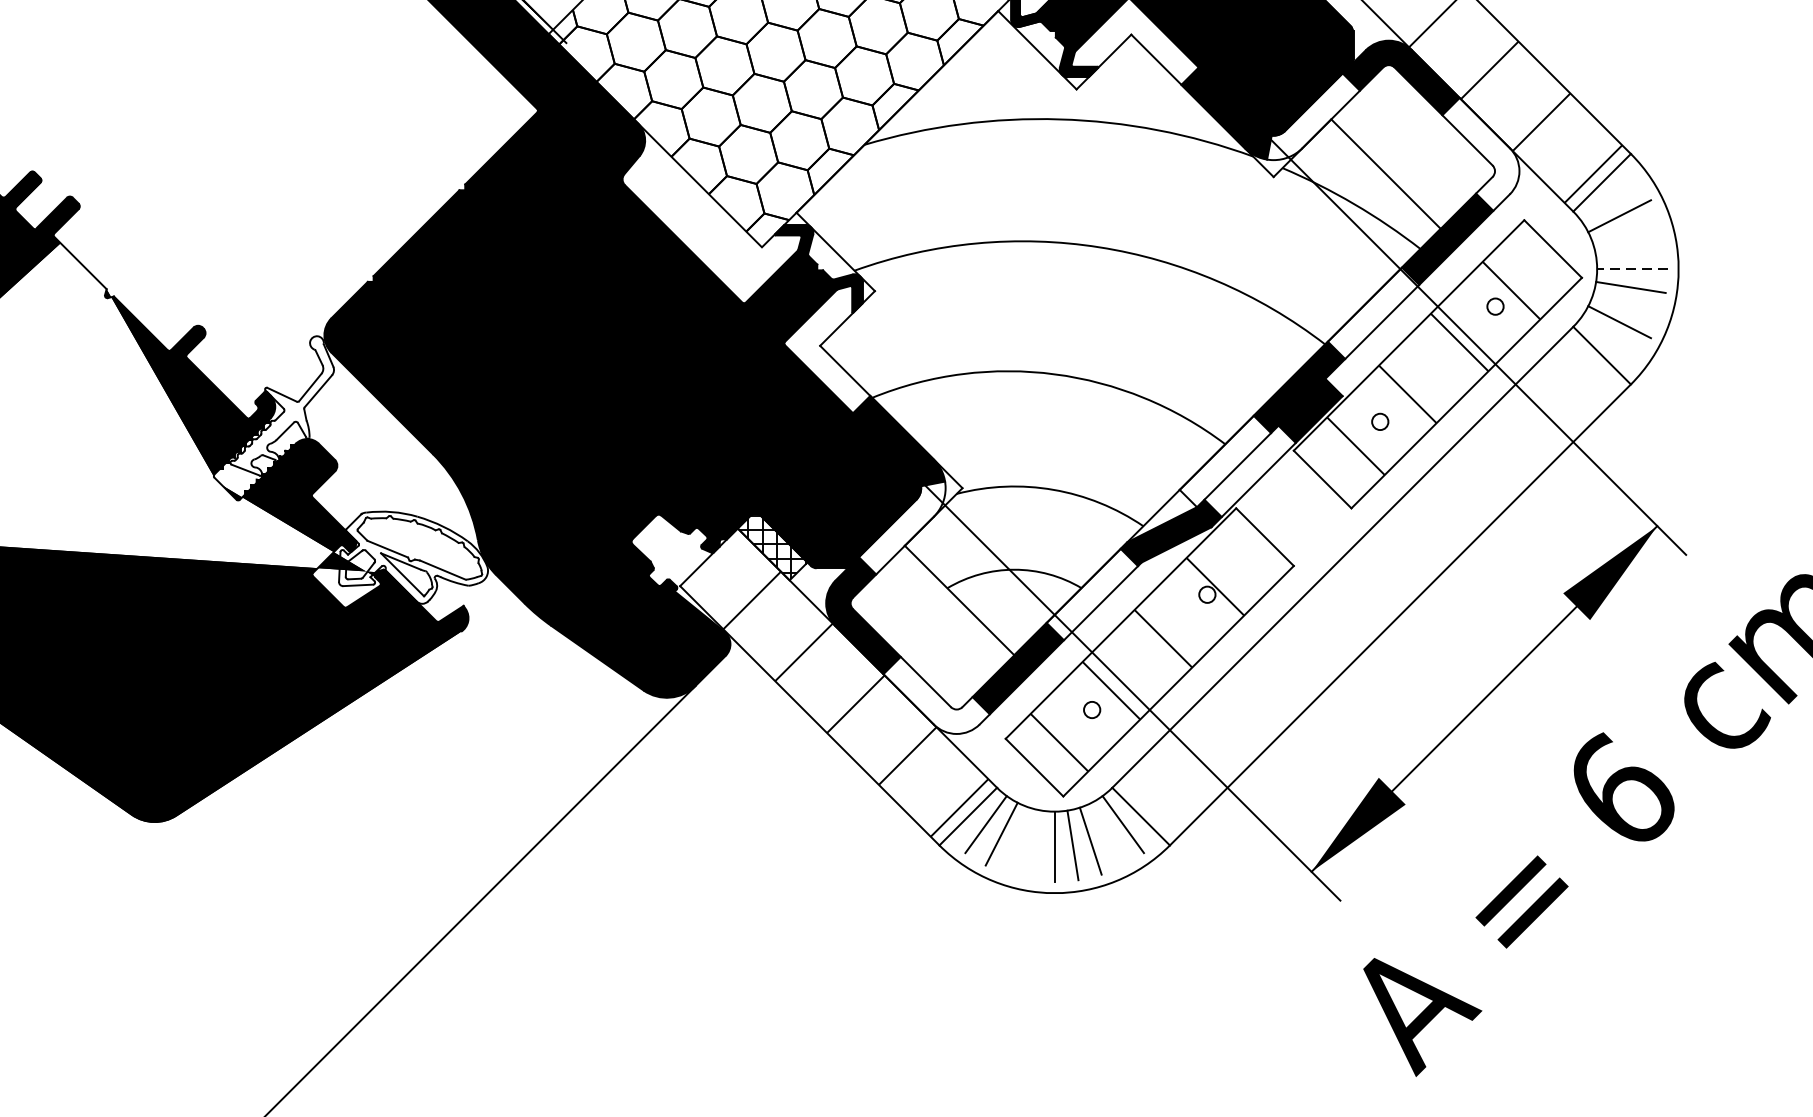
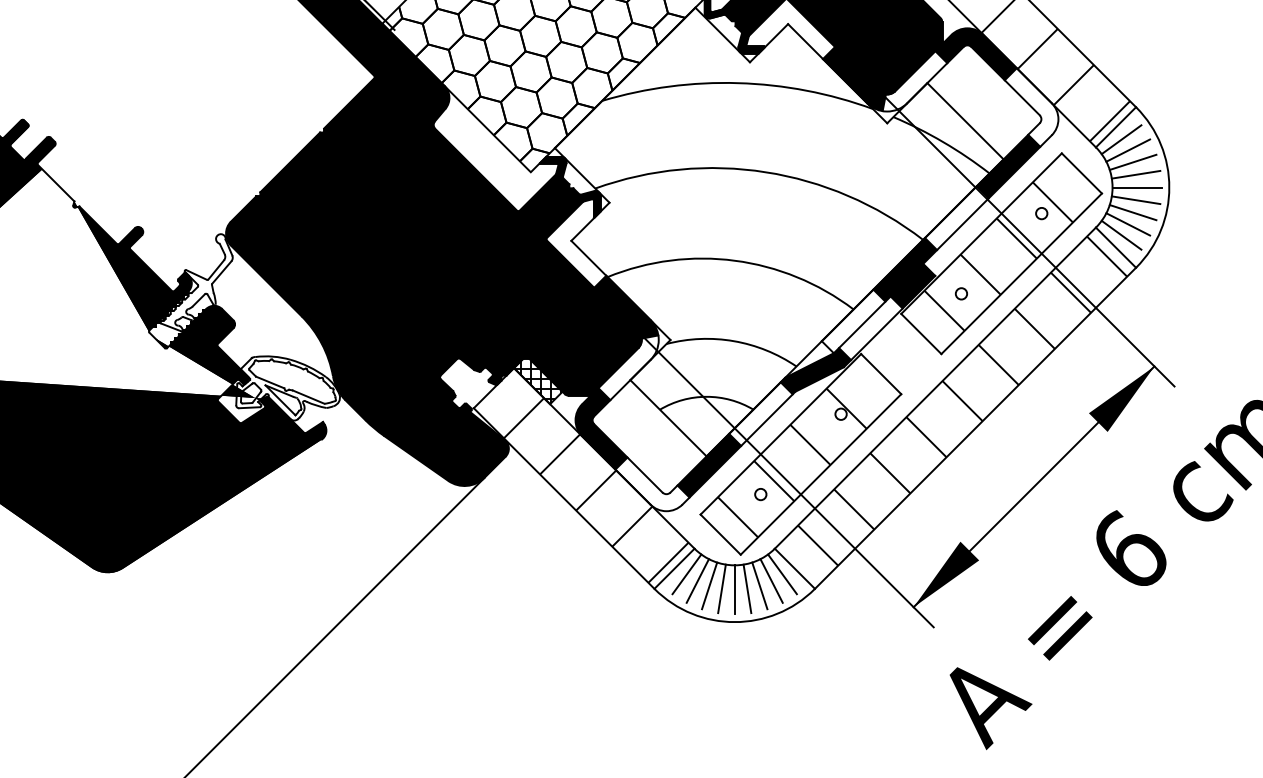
line: (1609, 200) -> (1121, 139), added
line: (1625, 231) -> (1132, 161), added
line: (1630, 250) -> (1135, 174), added
line: (1632, 269) -> (1137, 187), dashed -> solid
line: (1625, 305) -> (1132, 212), added
line: (1609, 336) -> (1121, 234), added
hatch: (1381, 575) -> (962, 400), added
line: (1107, 833) -> (771, 580), added
line: (1018, 840) -> (709, 585), added
line: (1035, 844) -> (721, 588), added

